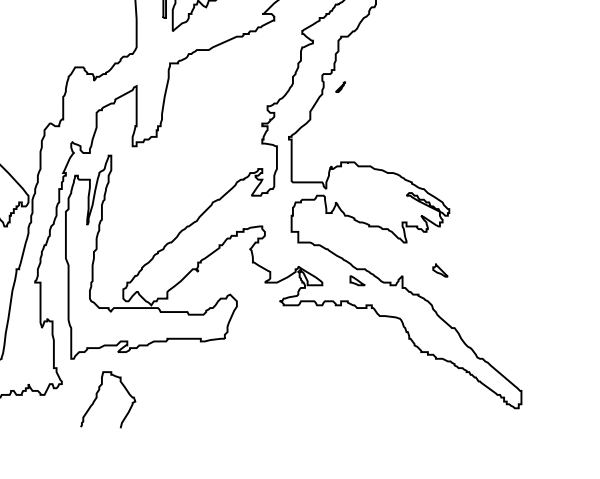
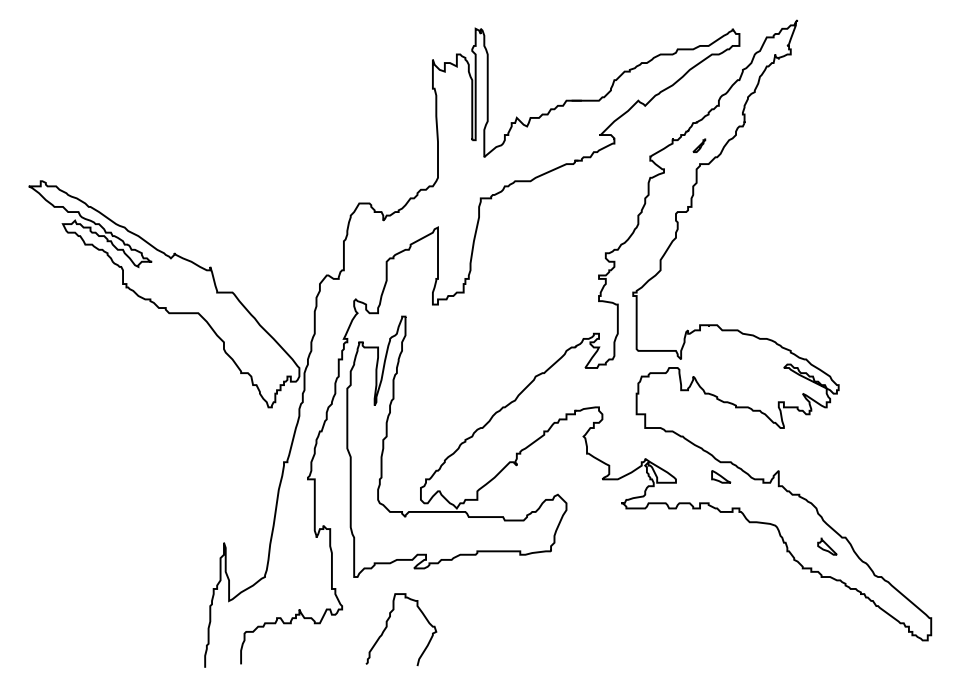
part: (340, 86) -> (699, 145), moved
curve: (440, 270) -> (827, 546), moved

